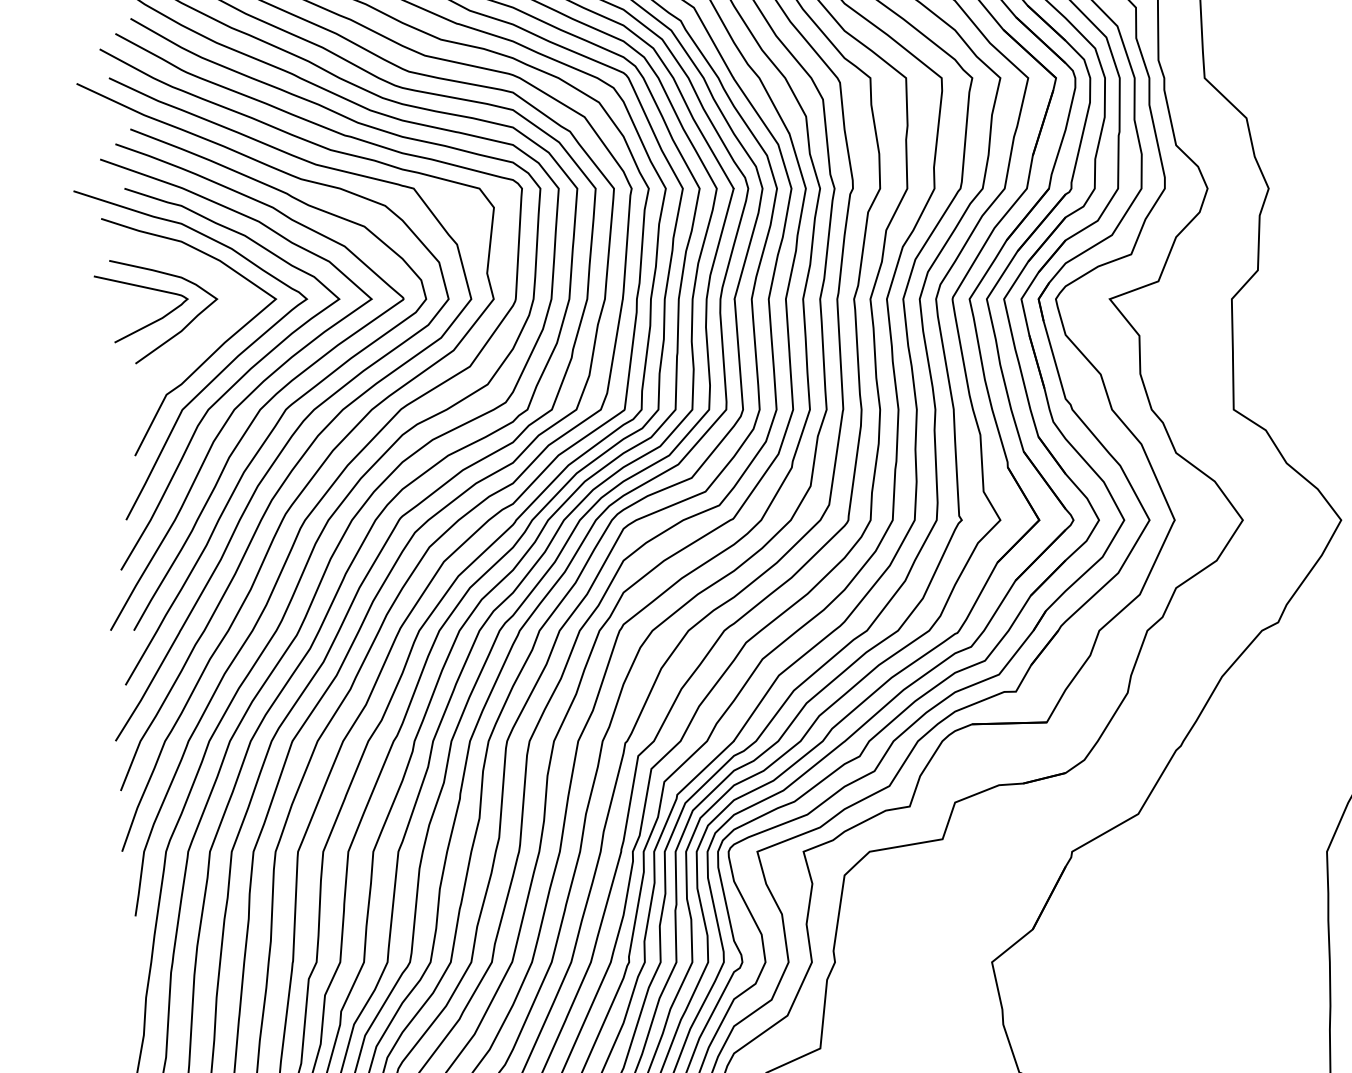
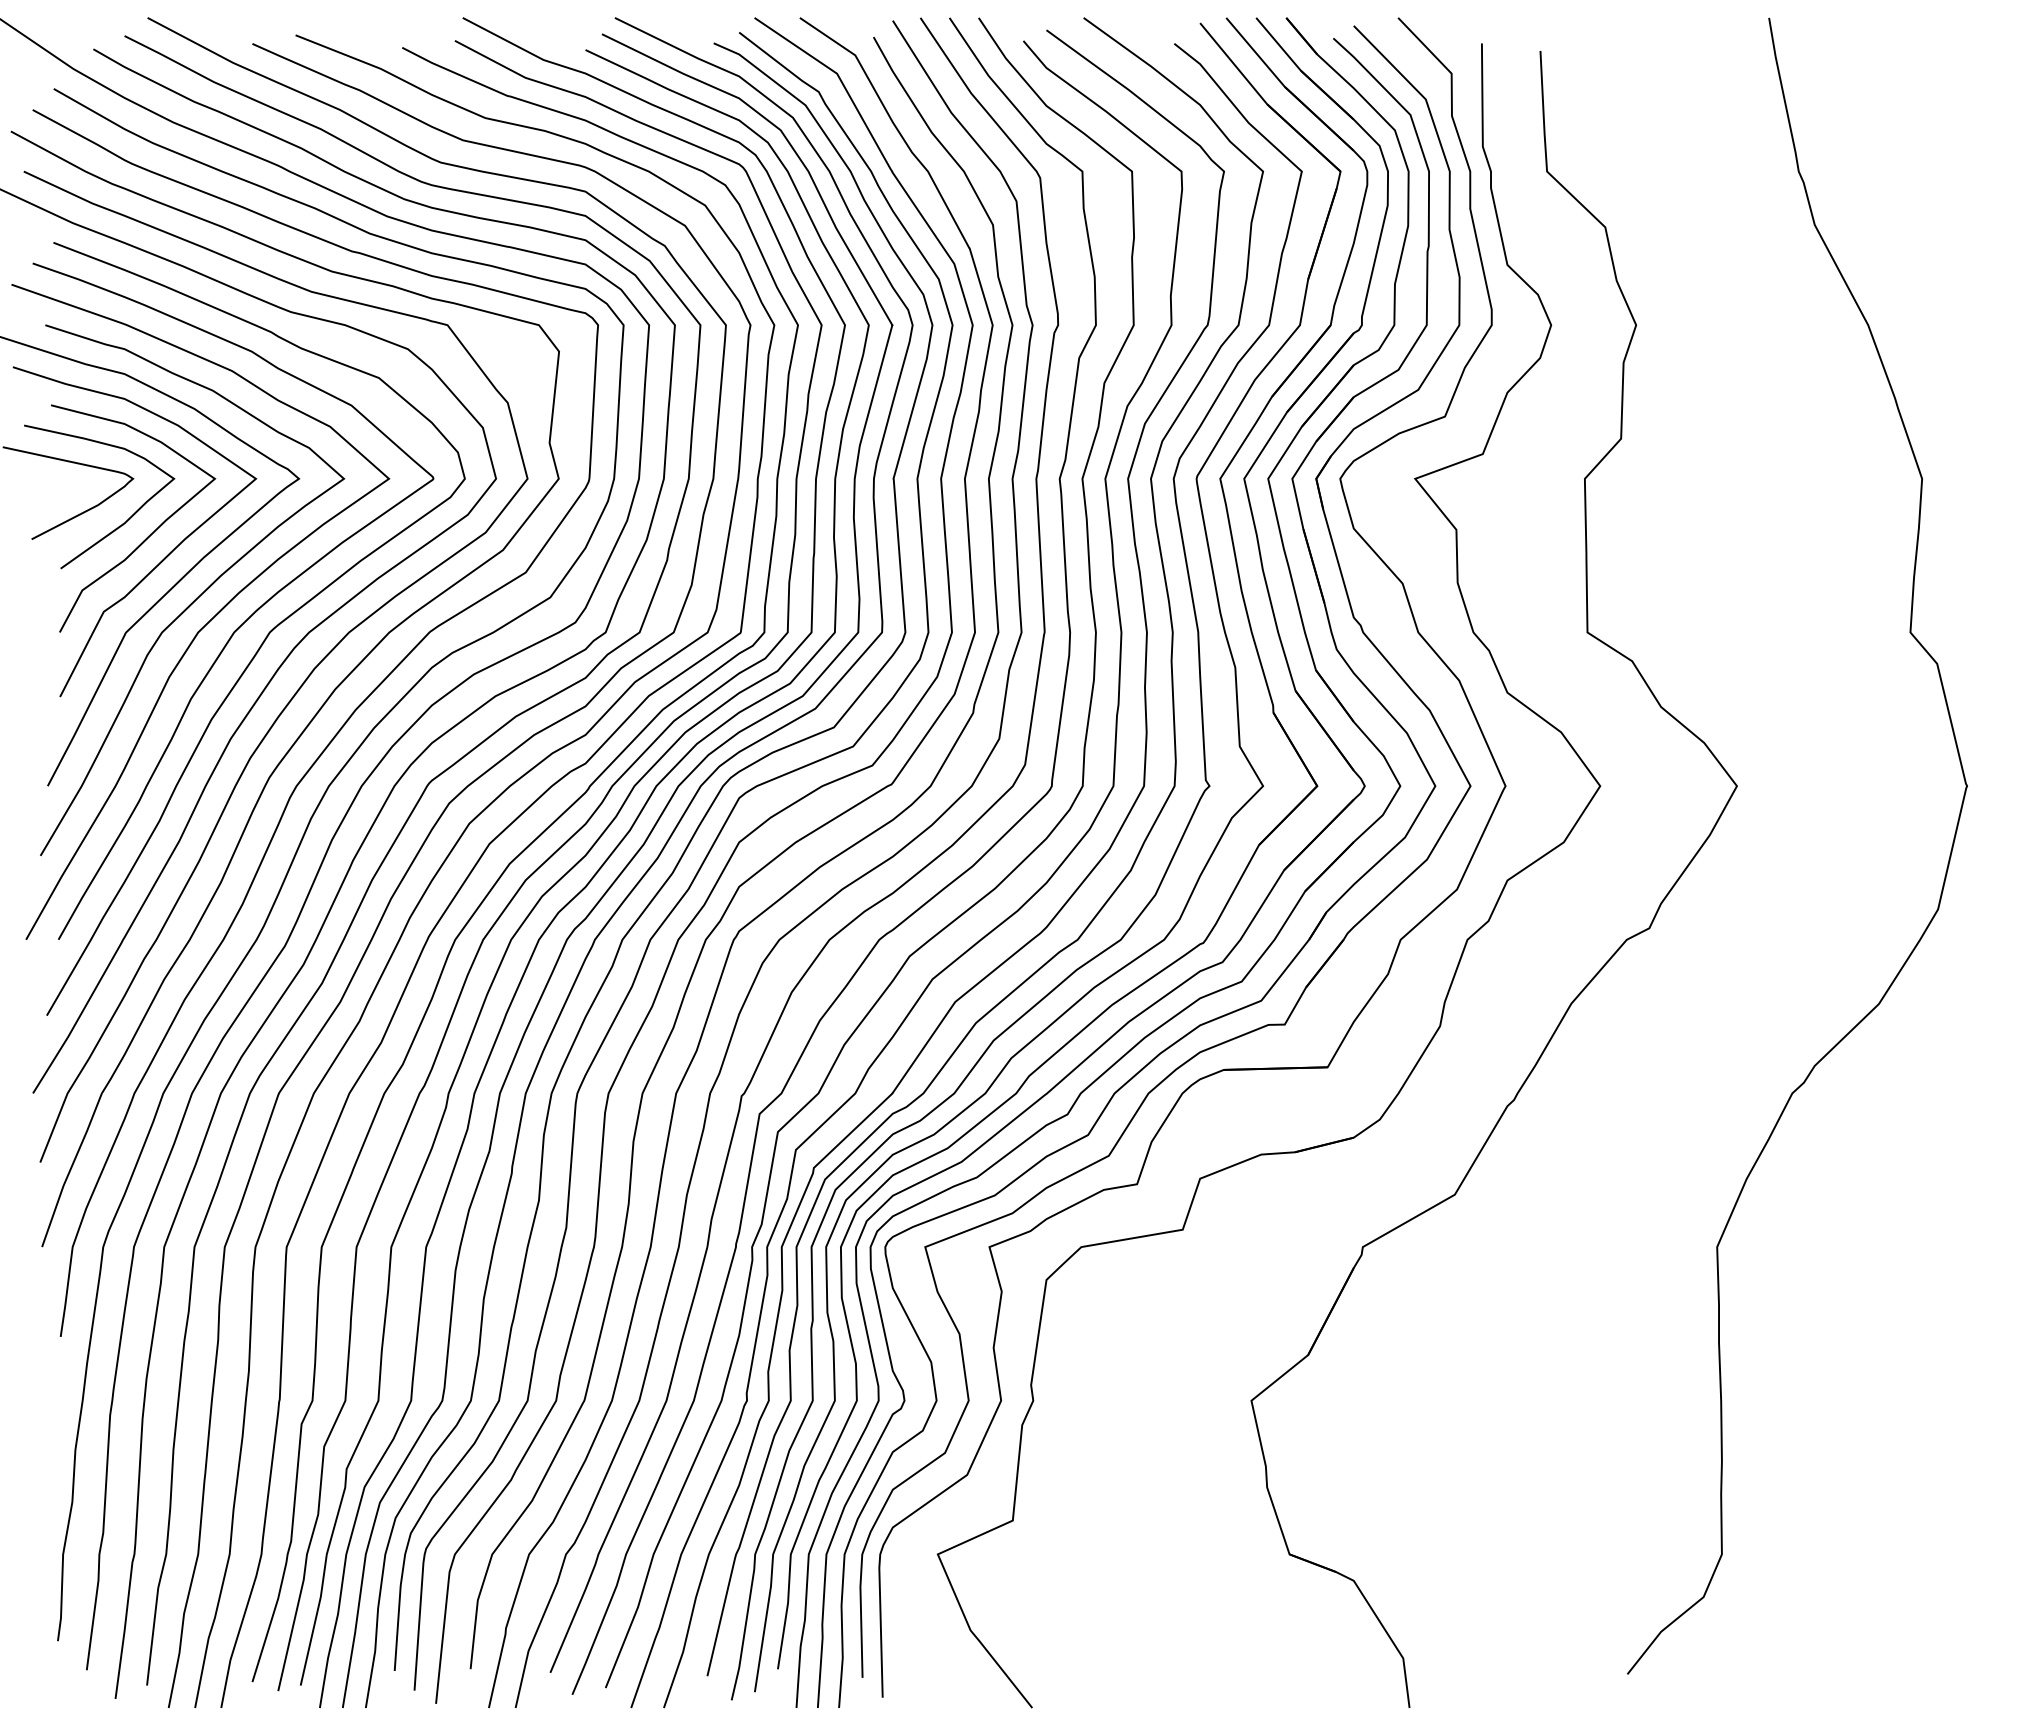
curve: (199, 339) -> (149, 534), added

